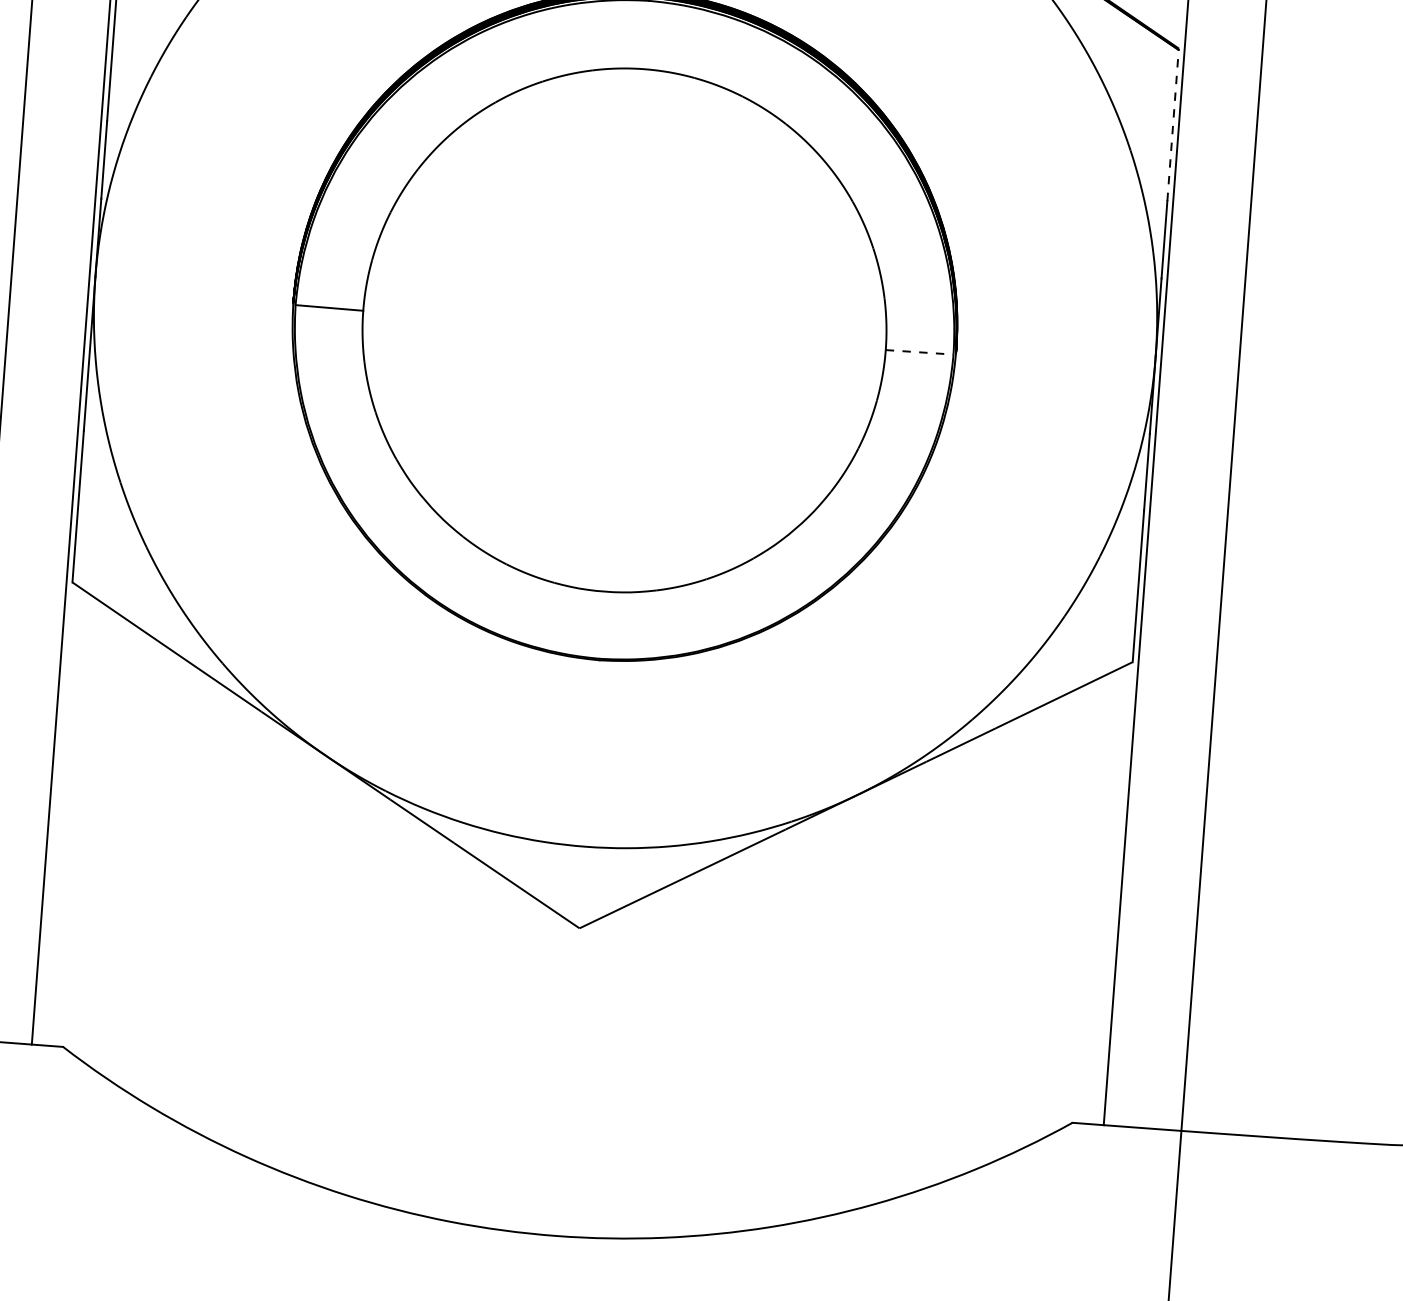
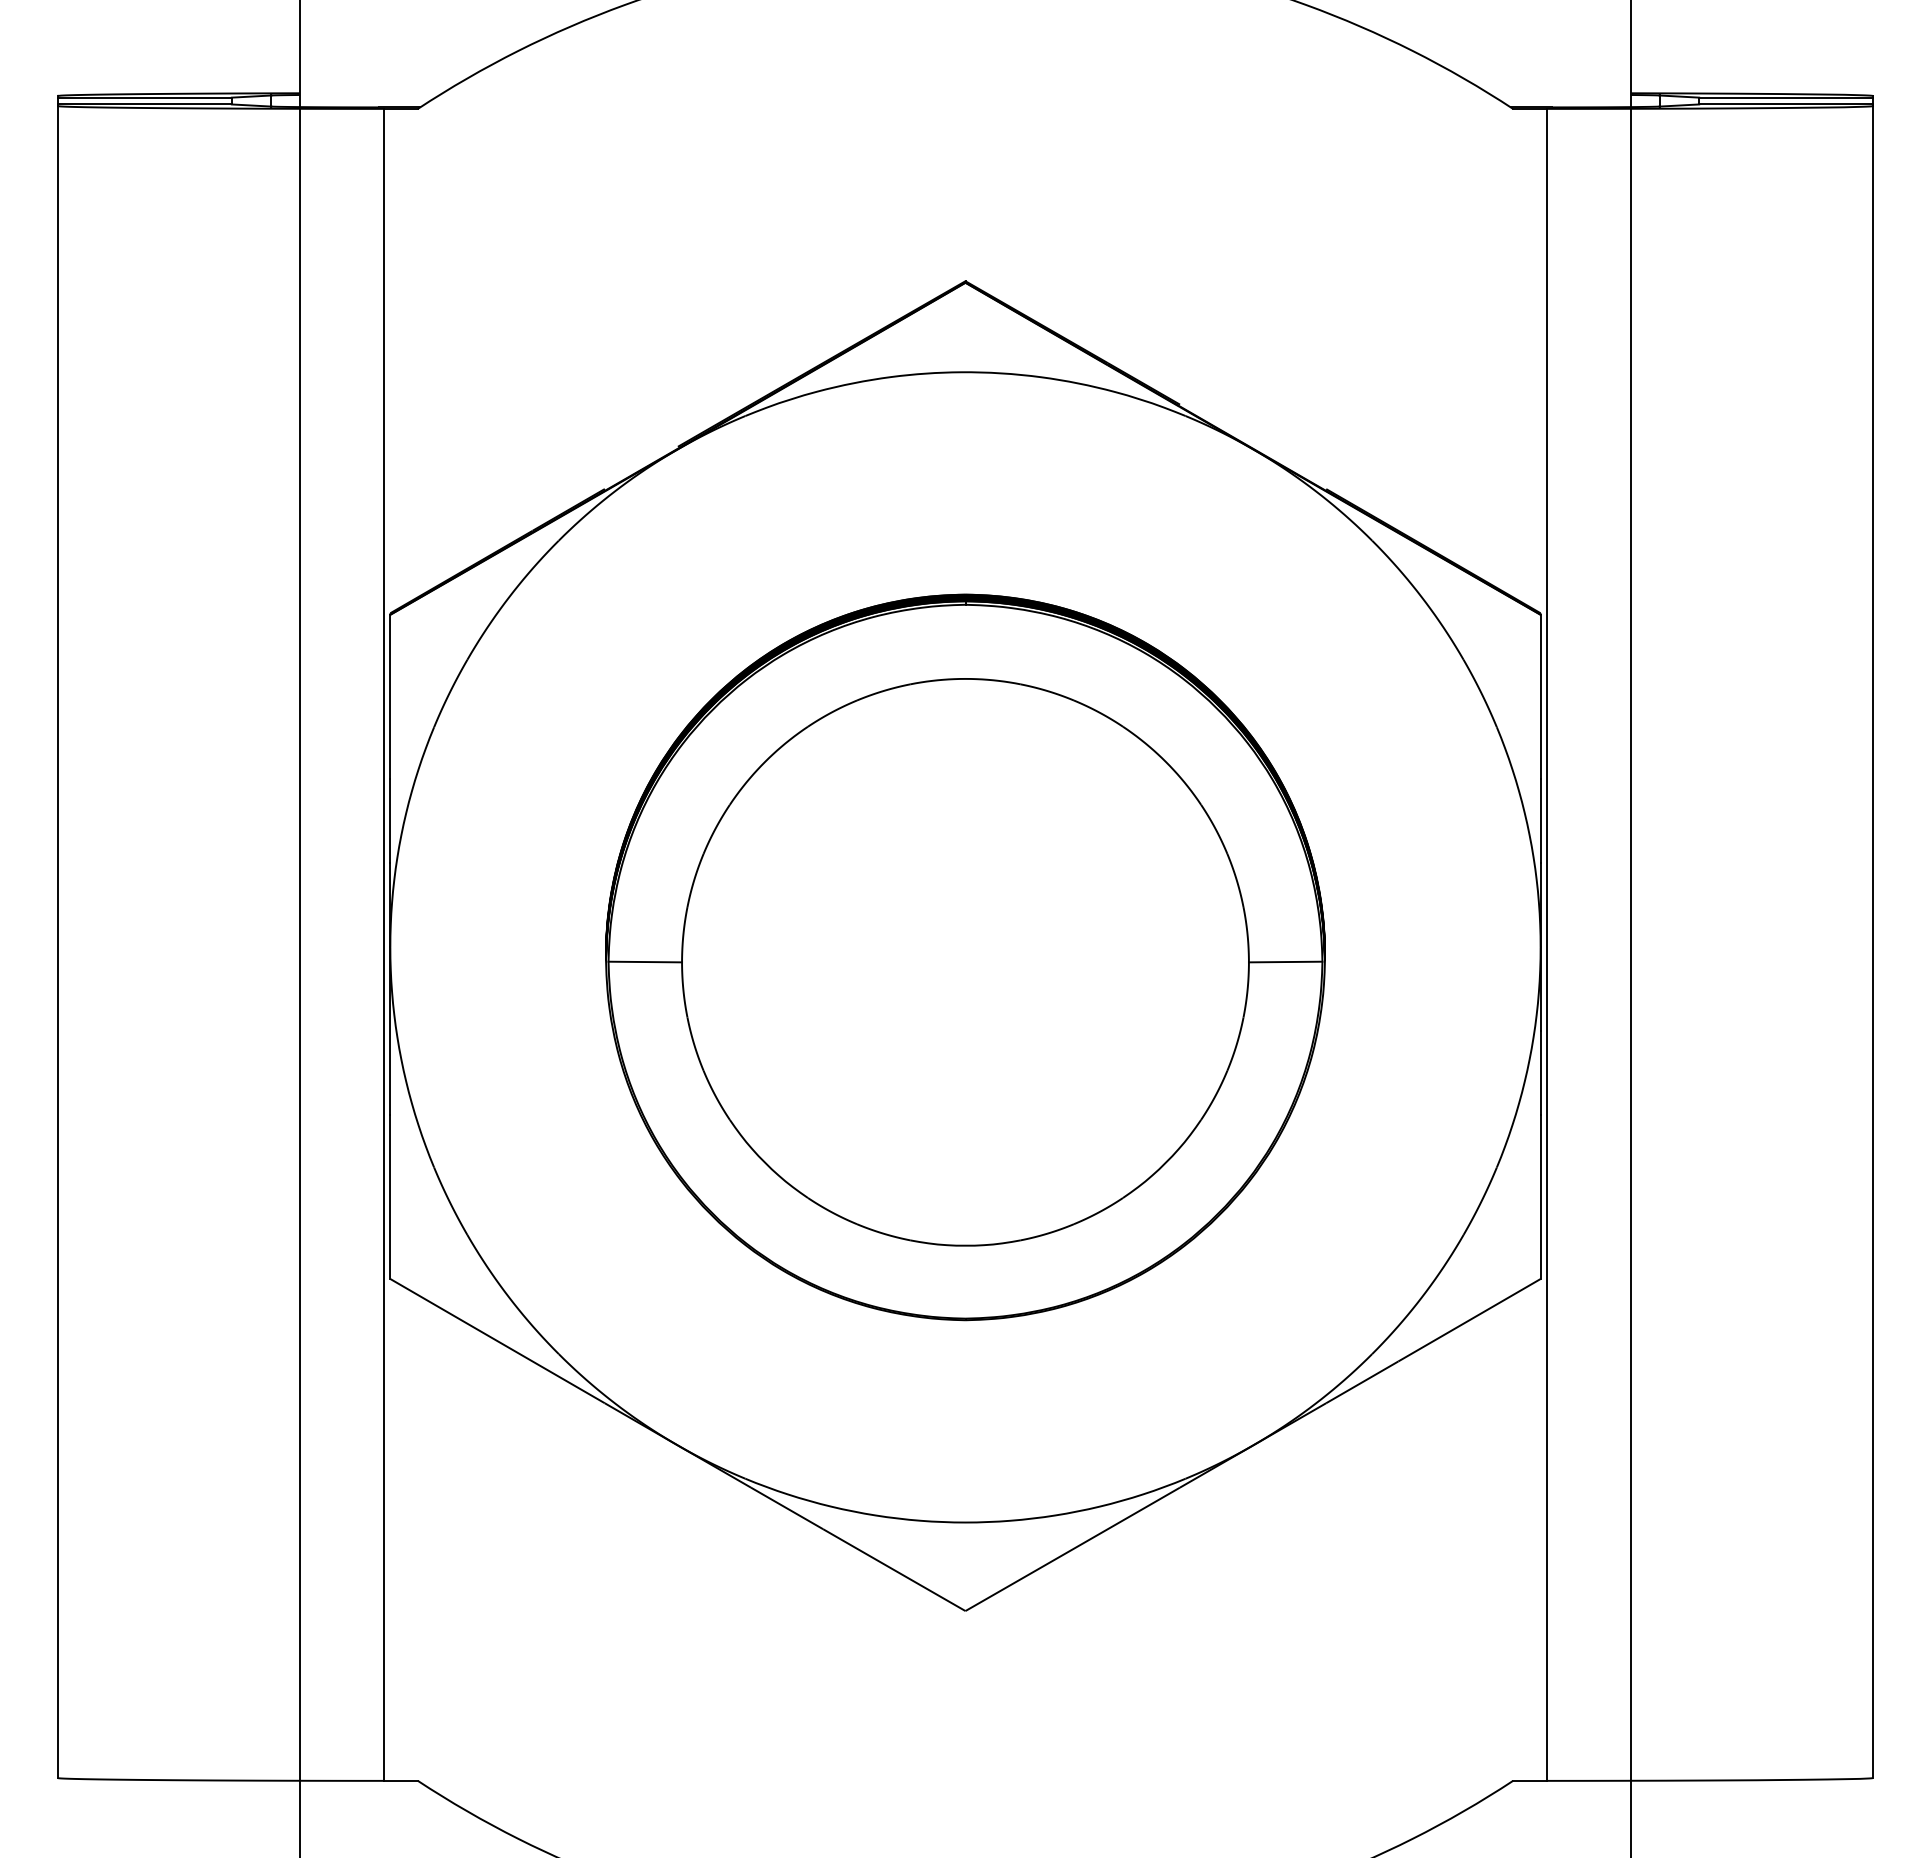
line: (1172, 125) -> (1540, 696), dashed -> solid
line: (919, 352) -> (1285, 962), dashed -> solid

